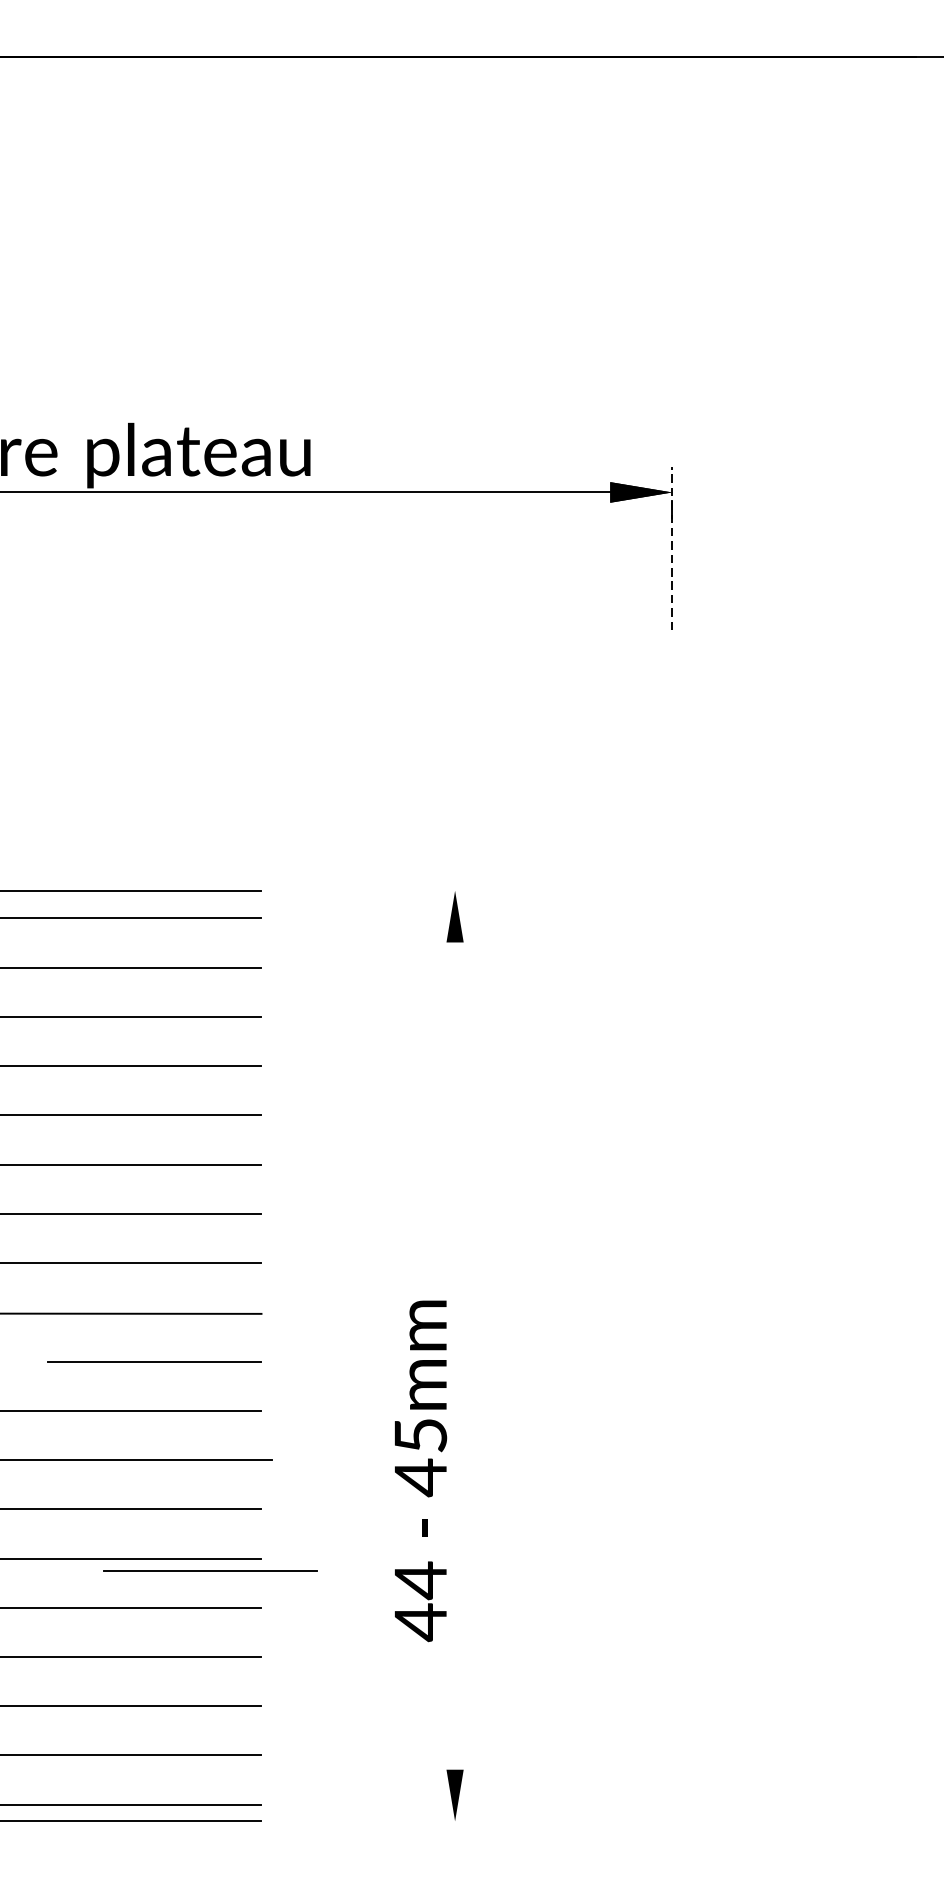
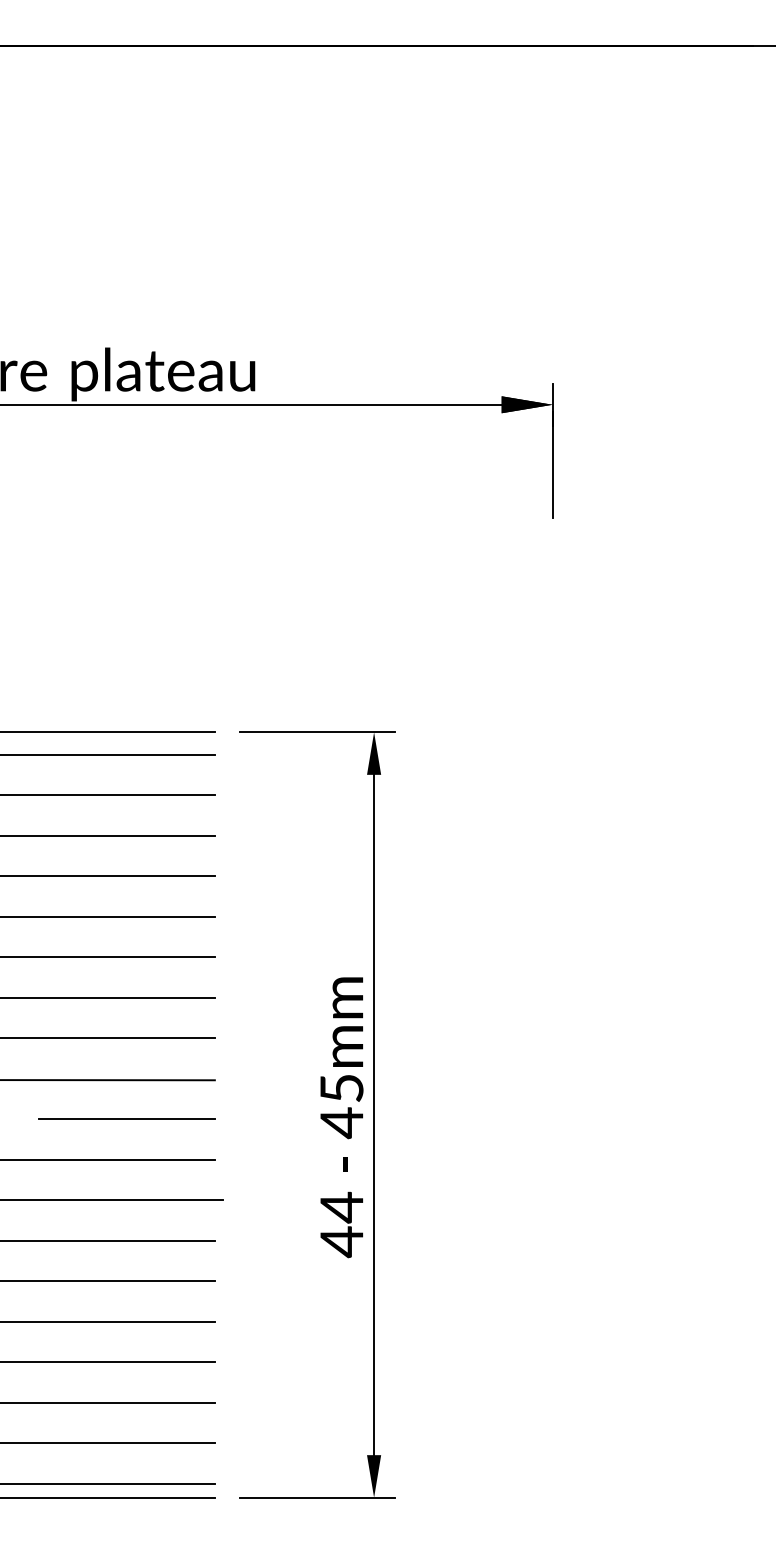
line: (672, 548) -> (552, 450), dashed -> solid
line: (386, 890) -> (317, 732), added
line: (455, 1355) -> (374, 1114), added
text: (420, 1471) -> (341, 1117), moved
line: (209, 1569) -> (172, 1290), removed
line: (386, 1821) -> (317, 1497), added

